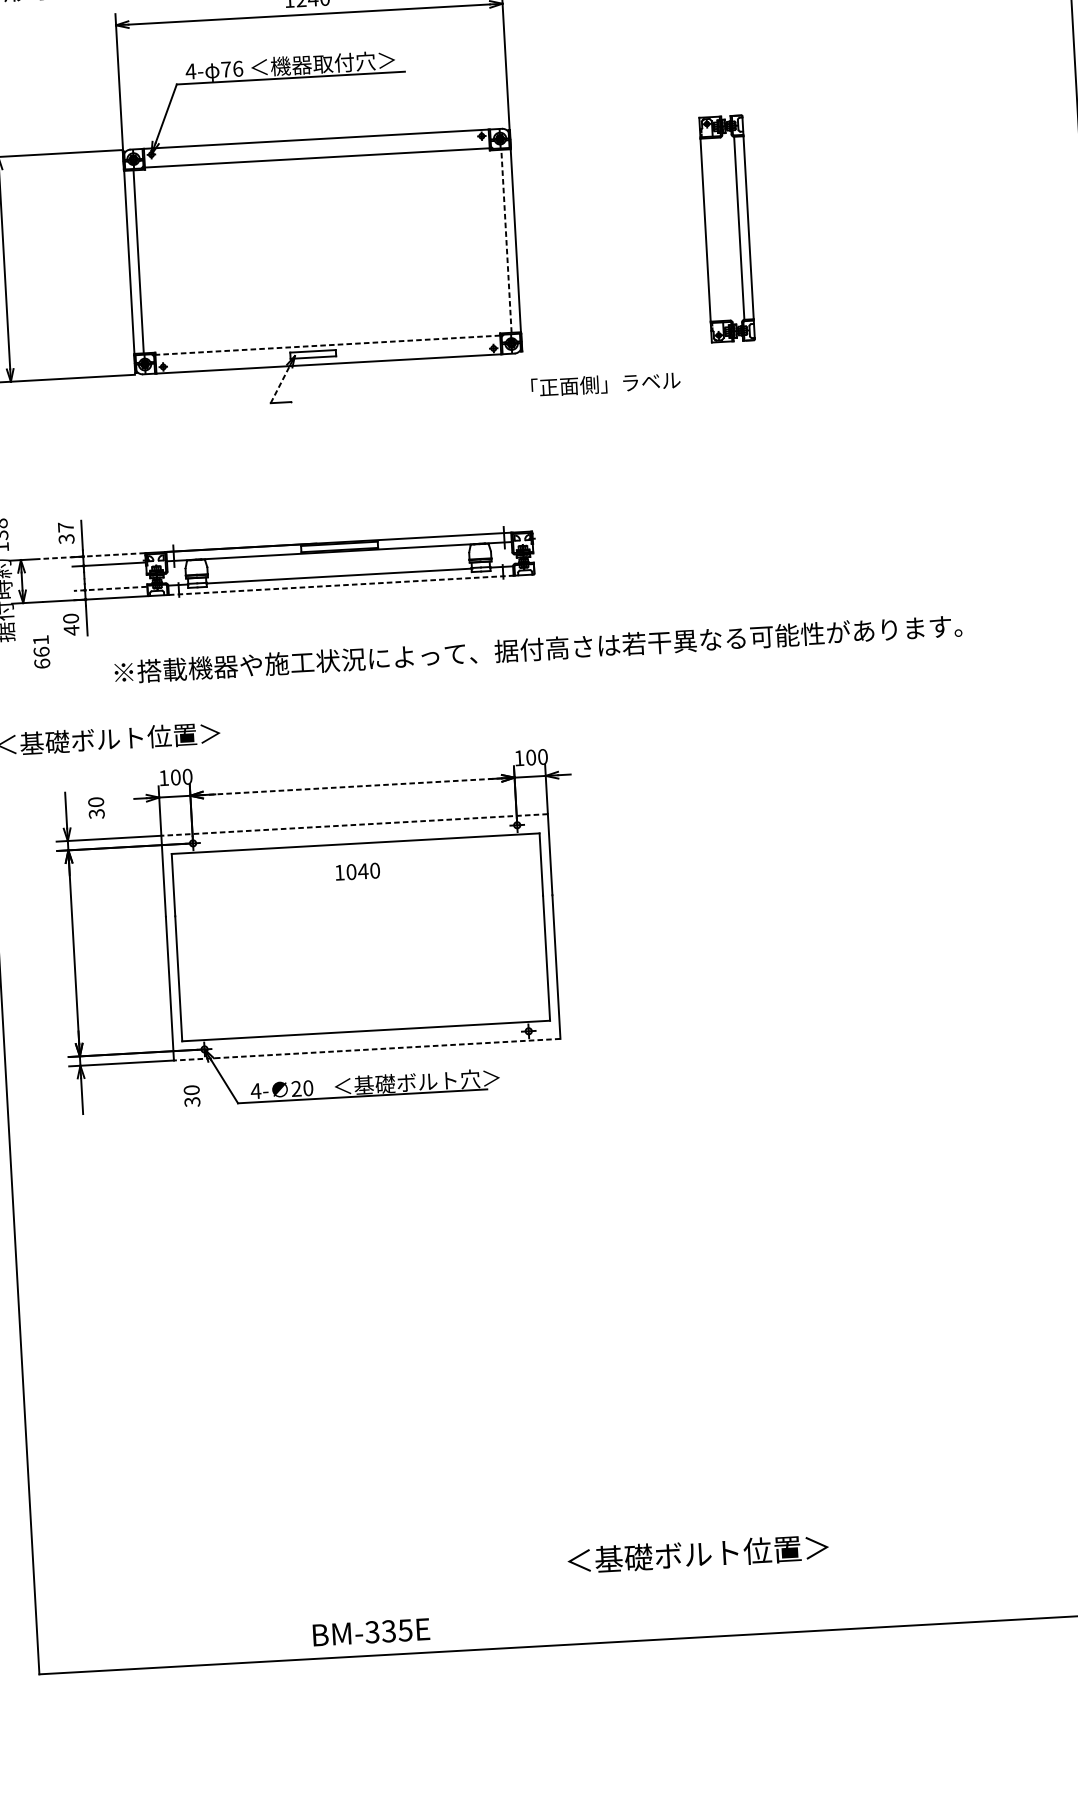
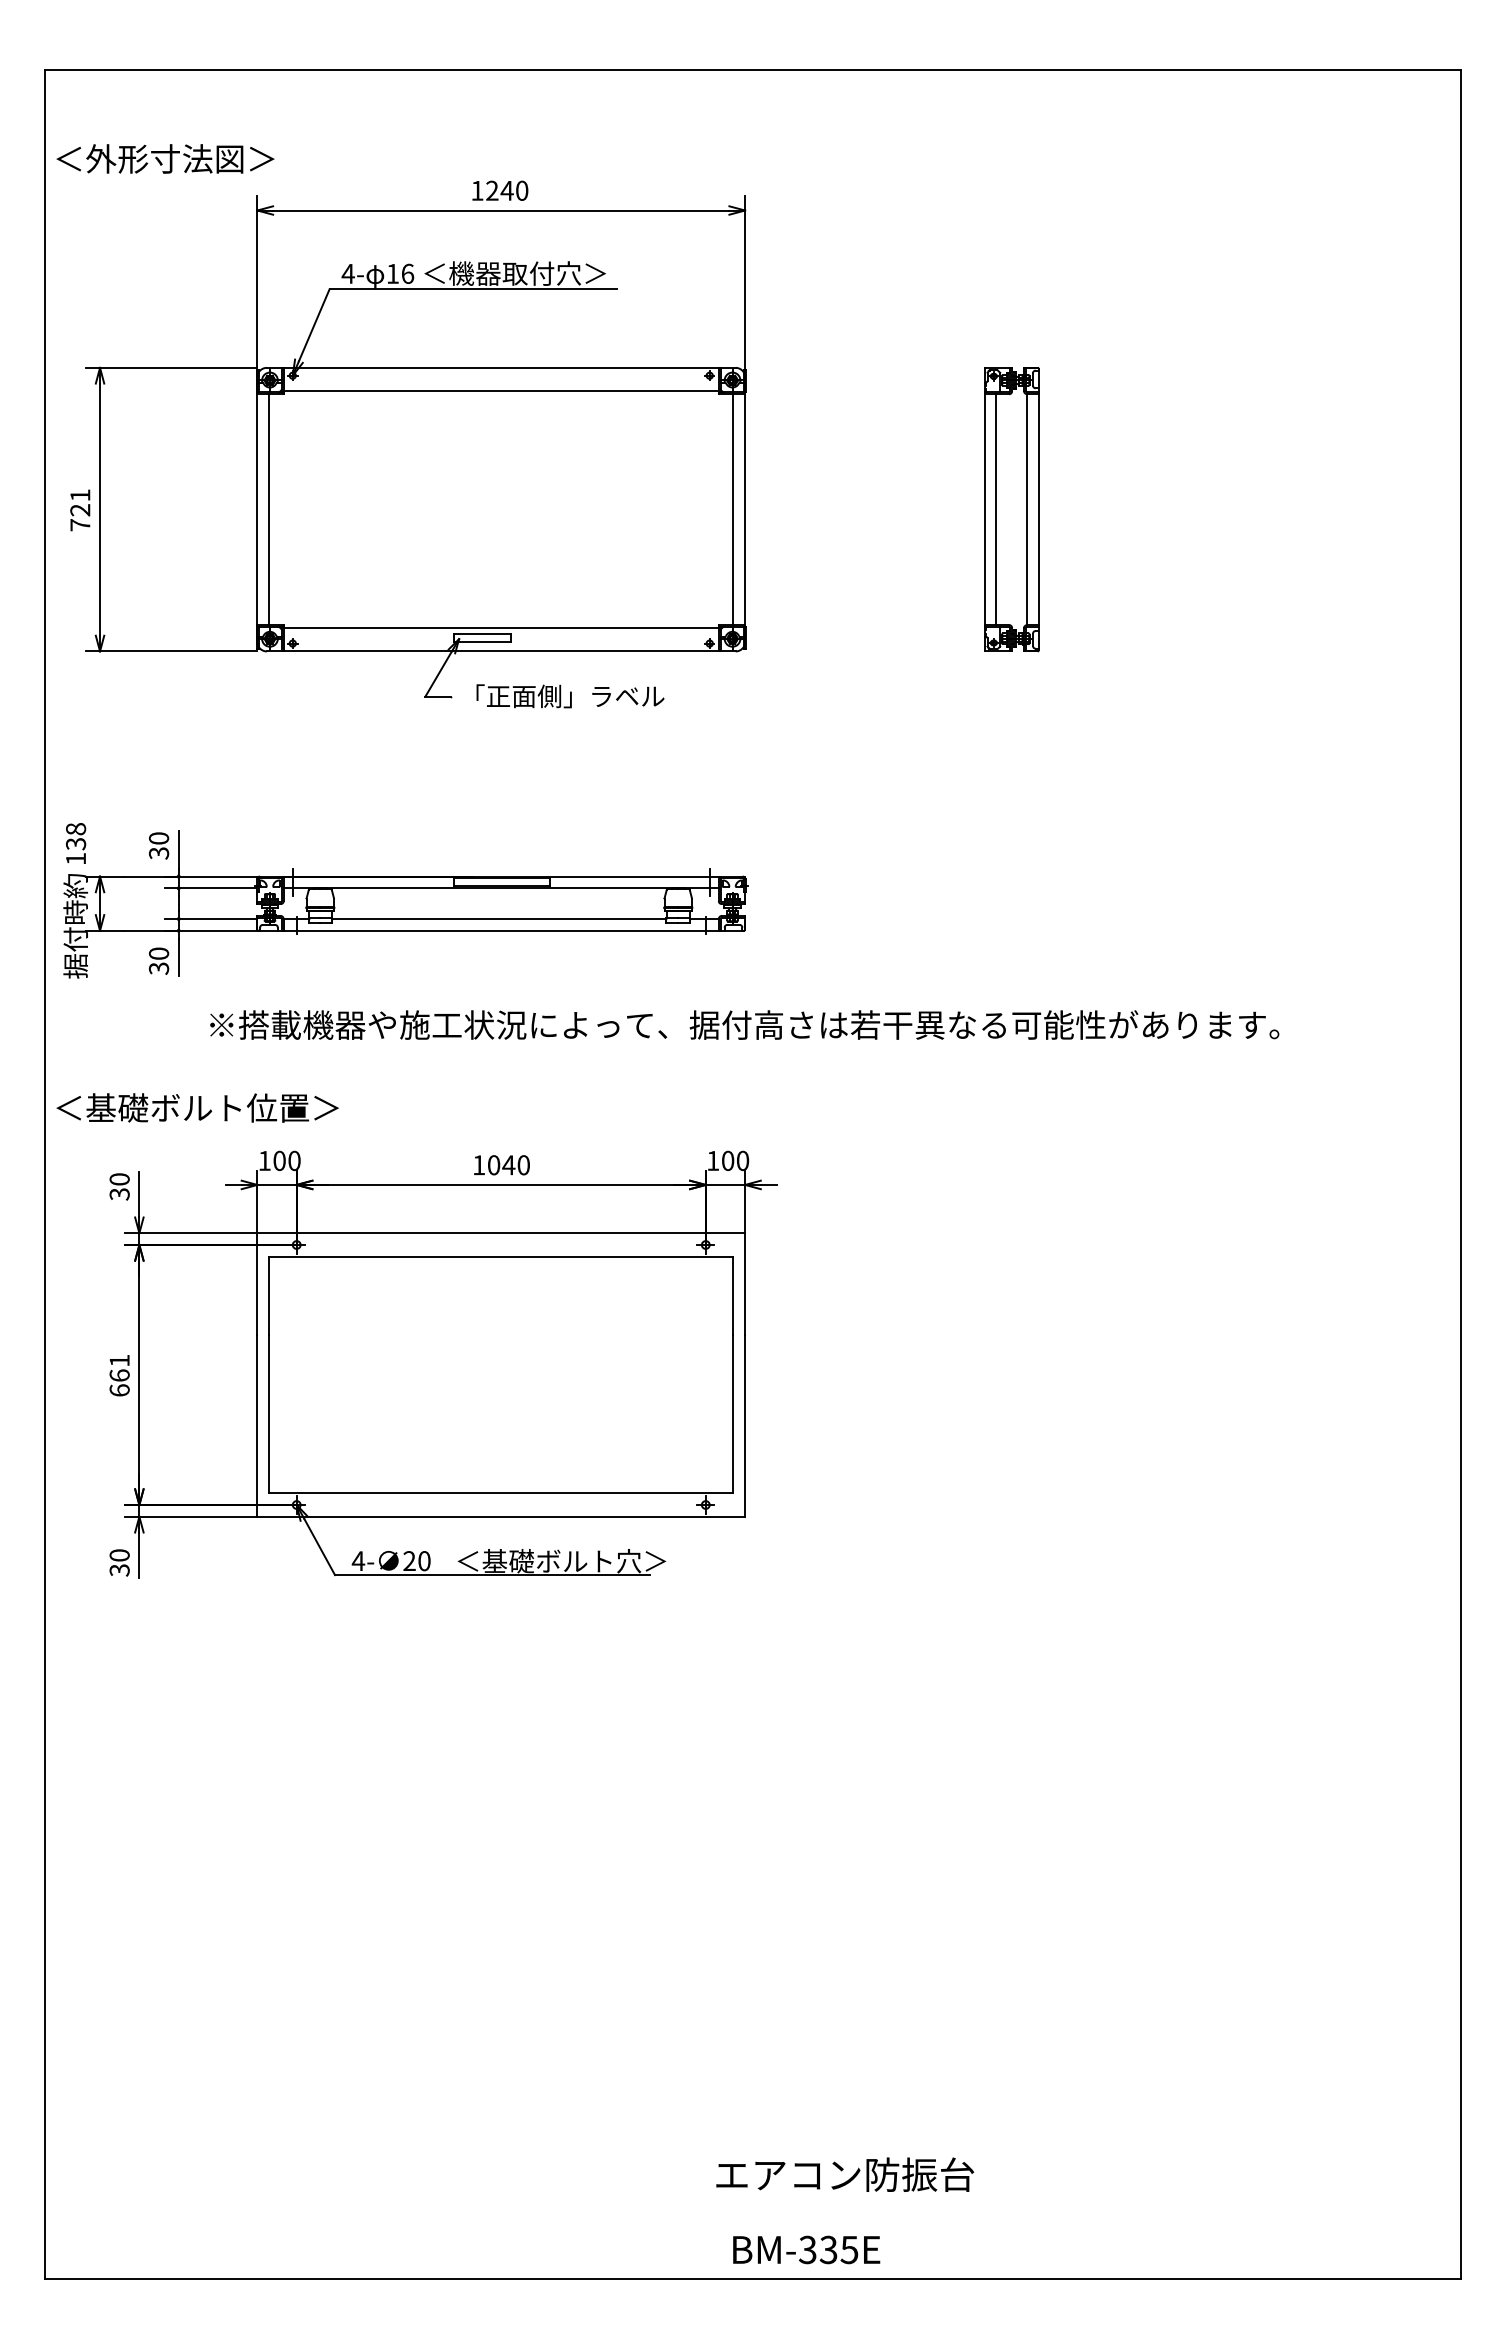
text: (225, 69) -> (392, 273), 76 -> 16
line: (715, 229) -> (996, 509), added
line: (506, 241) -> (733, 509), dashed -> solid
line: (327, 344) -> (501, 627), dashed -> solid
line: (280, 384) -> (438, 673), dashed -> solid
text: (606, 384) -> (570, 696), moved
text: (65, 527) -> (158, 838), 37 -> 30
line: (92, 556) -> (190, 876), dashed -> solid
line: (341, 585) -> (501, 930), dashed -> solid
line: (110, 589) -> (210, 919), dashed -> solid
text: (71, 630) -> (158, 968), 40 -> 30
text: (41, 651) -> (119, 1375), moved
line: (352, 786) -> (501, 1184), dashed -> solid
text: (96, 807) -> (119, 1186), moved
line: (354, 825) -> (501, 1233), dashed -> solid
text: (357, 871) -> (501, 1165), moved
line: (367, 1049) -> (501, 1516), dashed -> solid
text: (191, 1095) -> (119, 1562), moved
text: (697, 1554) -> (881, 2174), ＜基礎ボルト位置＞ -> エアコン防振台
text: (371, 1631) -> (806, 2249), moved

